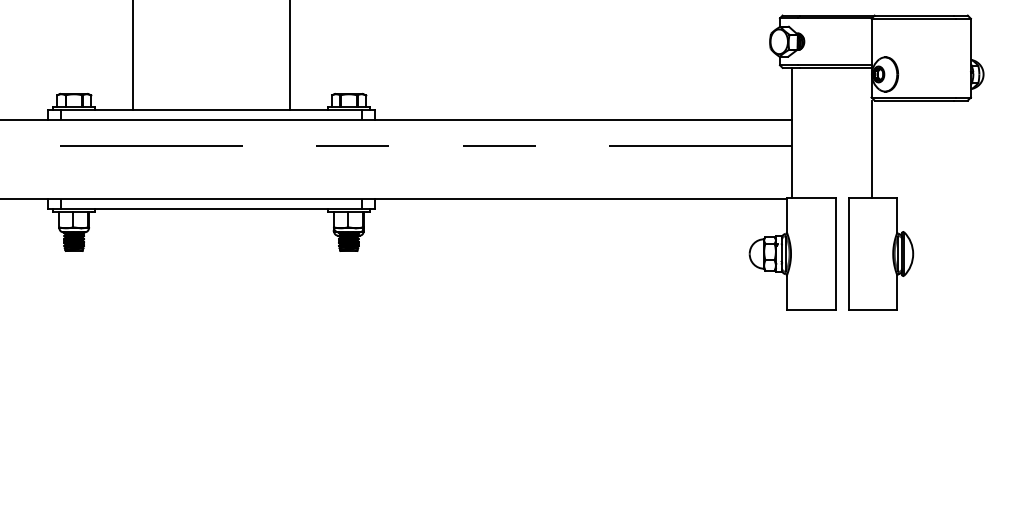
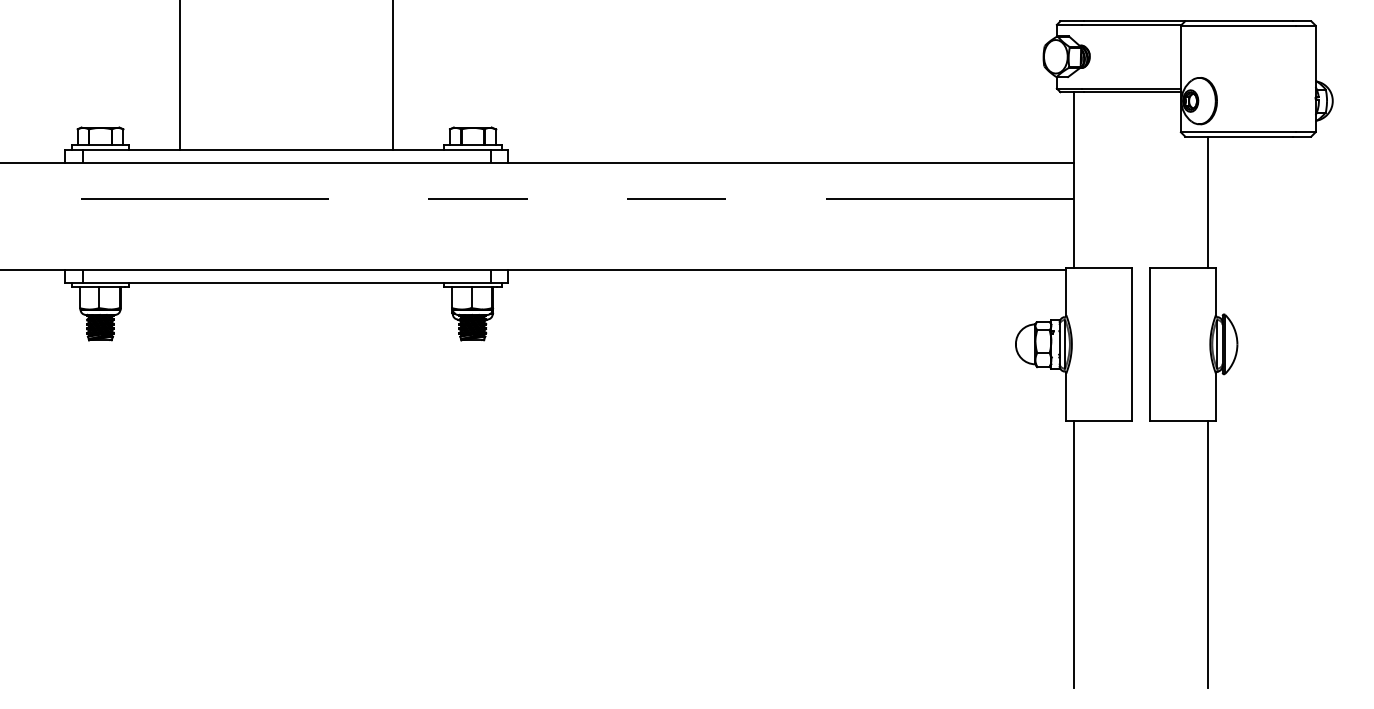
line: (871, 149) -> (1208, 202), moved
line: (792, 408) -> (1073, 553), added
line: (891, 408) -> (1208, 553), added

